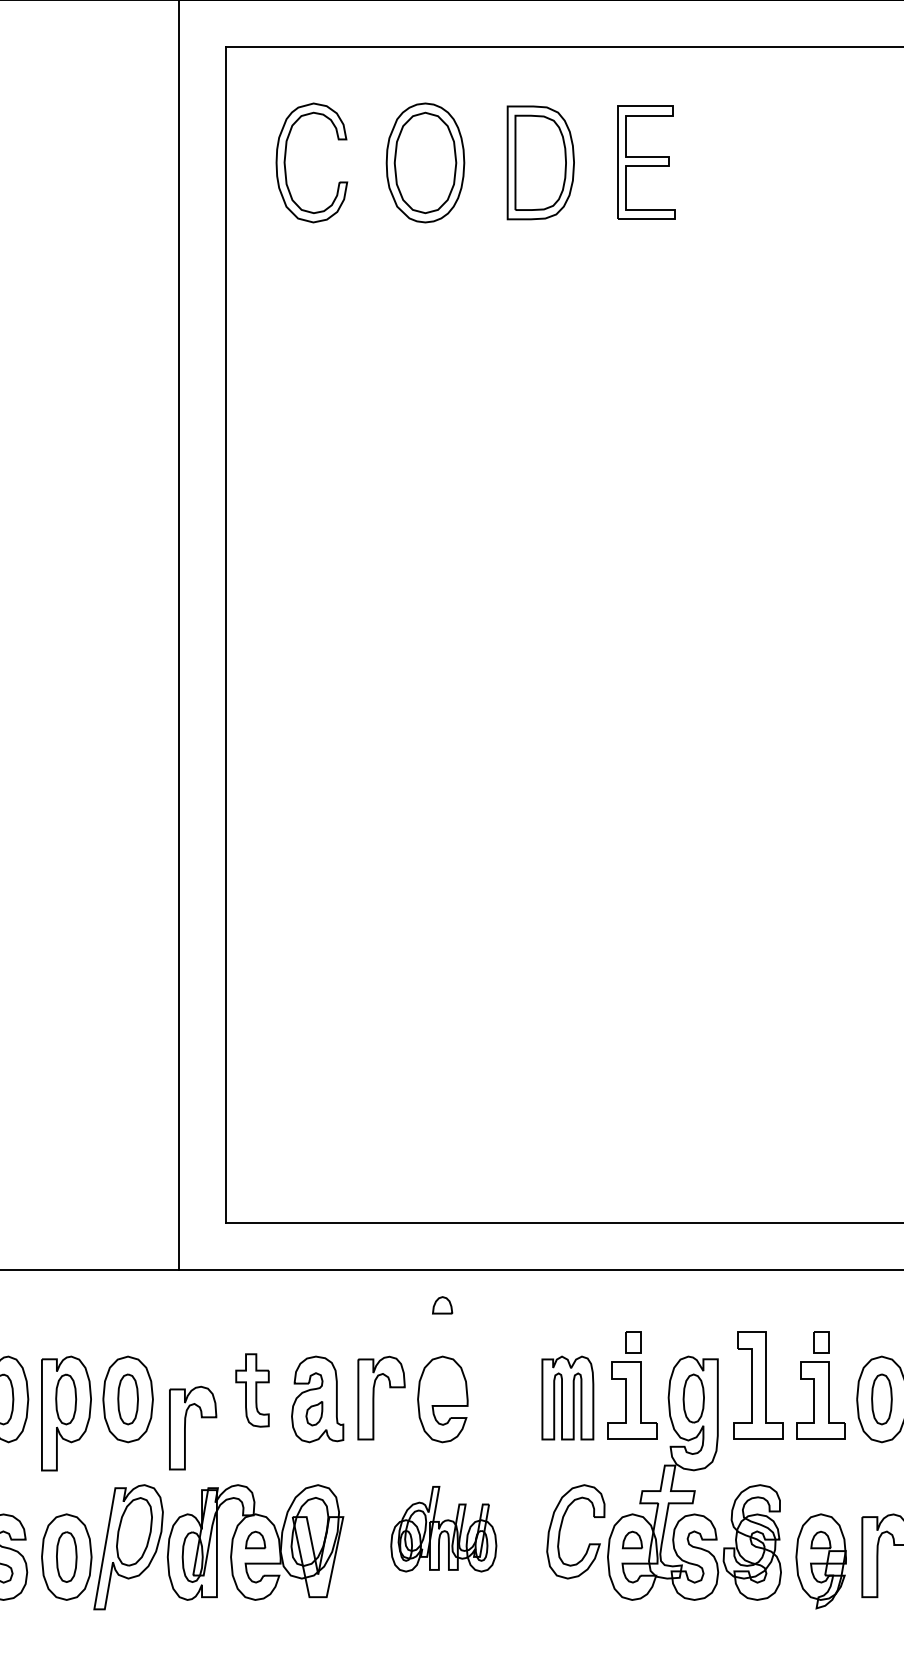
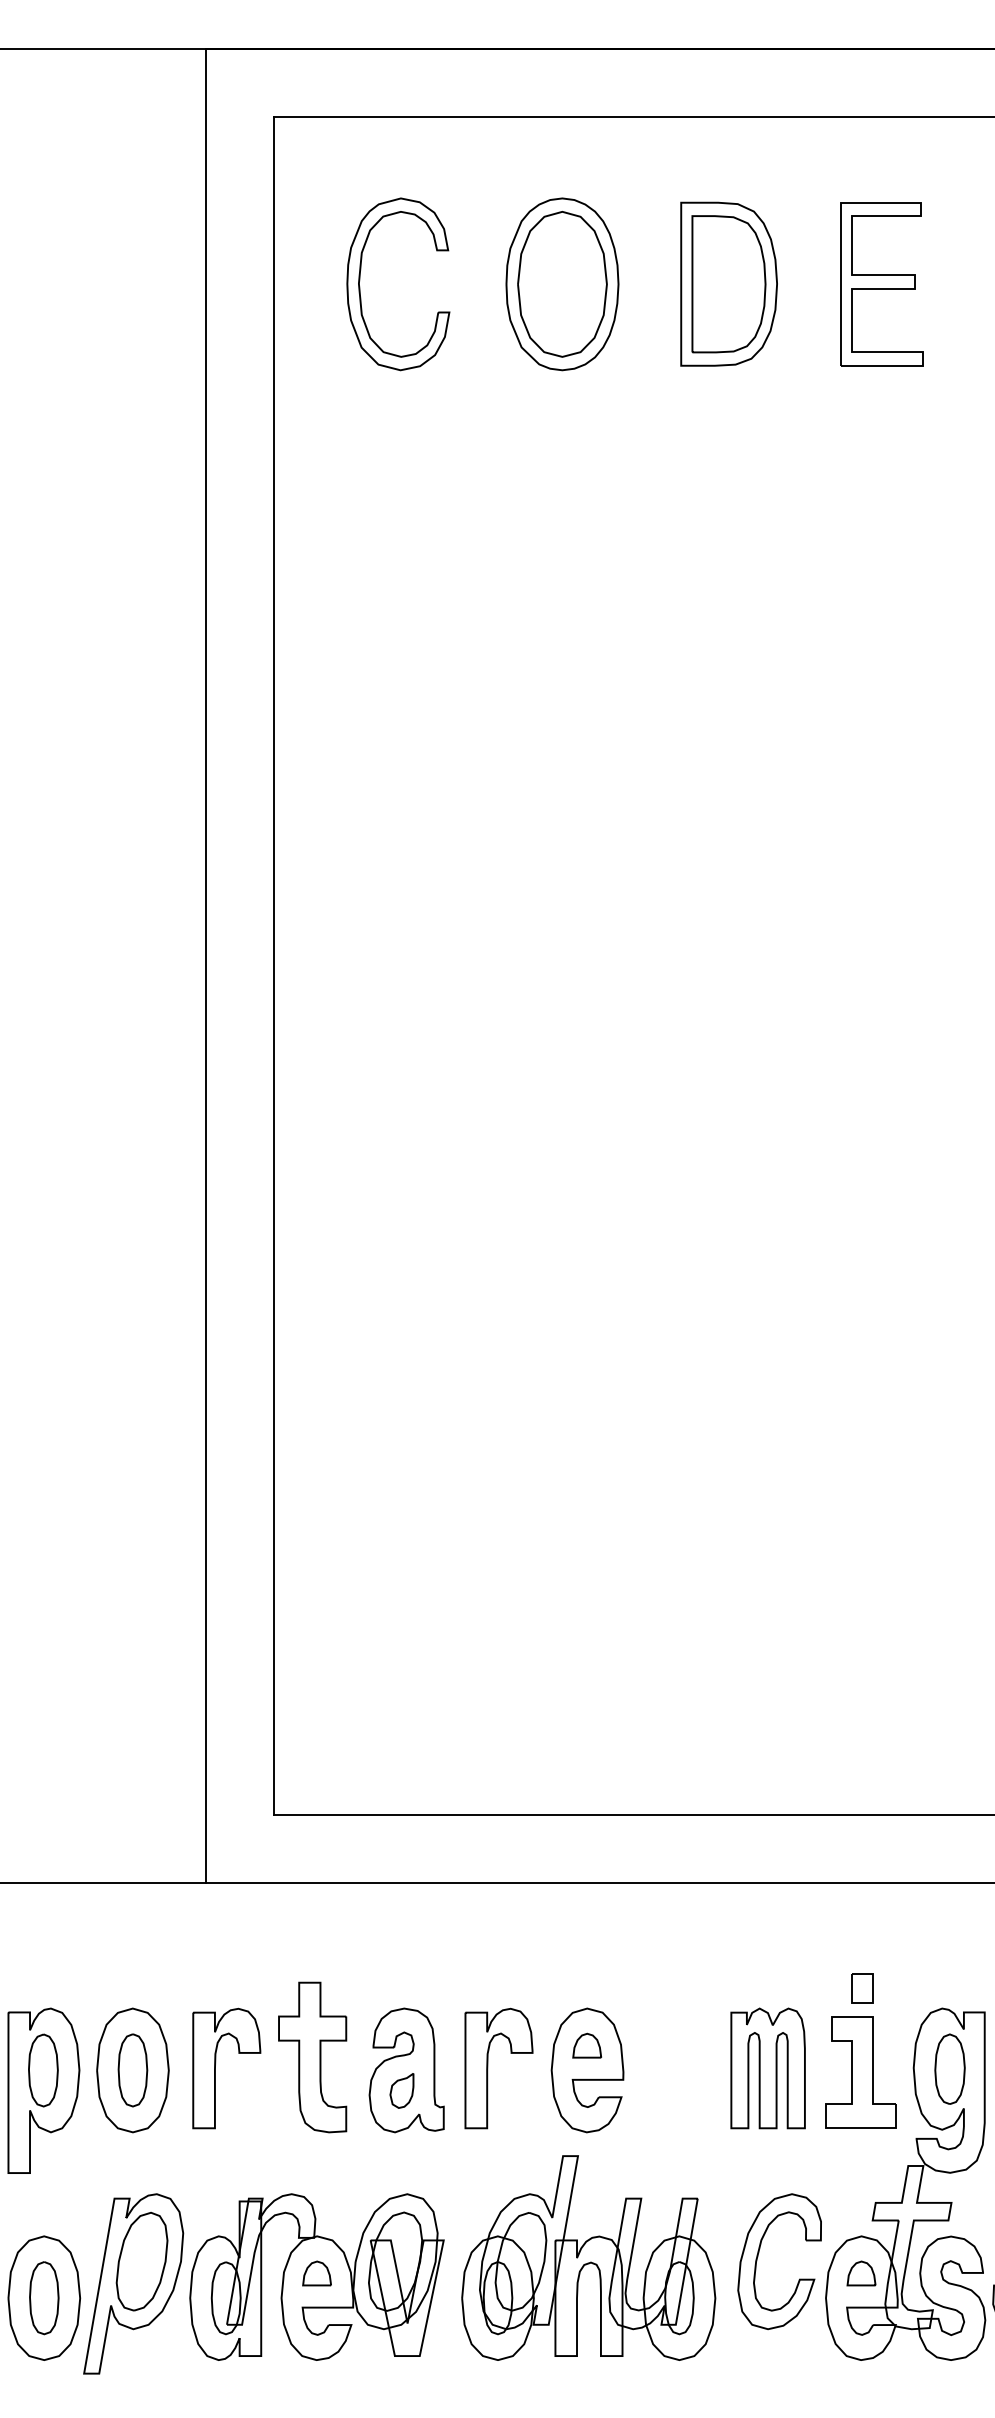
part: (442, 1305) -> (587, 2045), moved
part: (252, 1390) -> (312, 2057), size x1.43
part: (185, 1427) -> (215, 2067), moved
part: (443, 1528) -> (588, 2256), size x1.67

